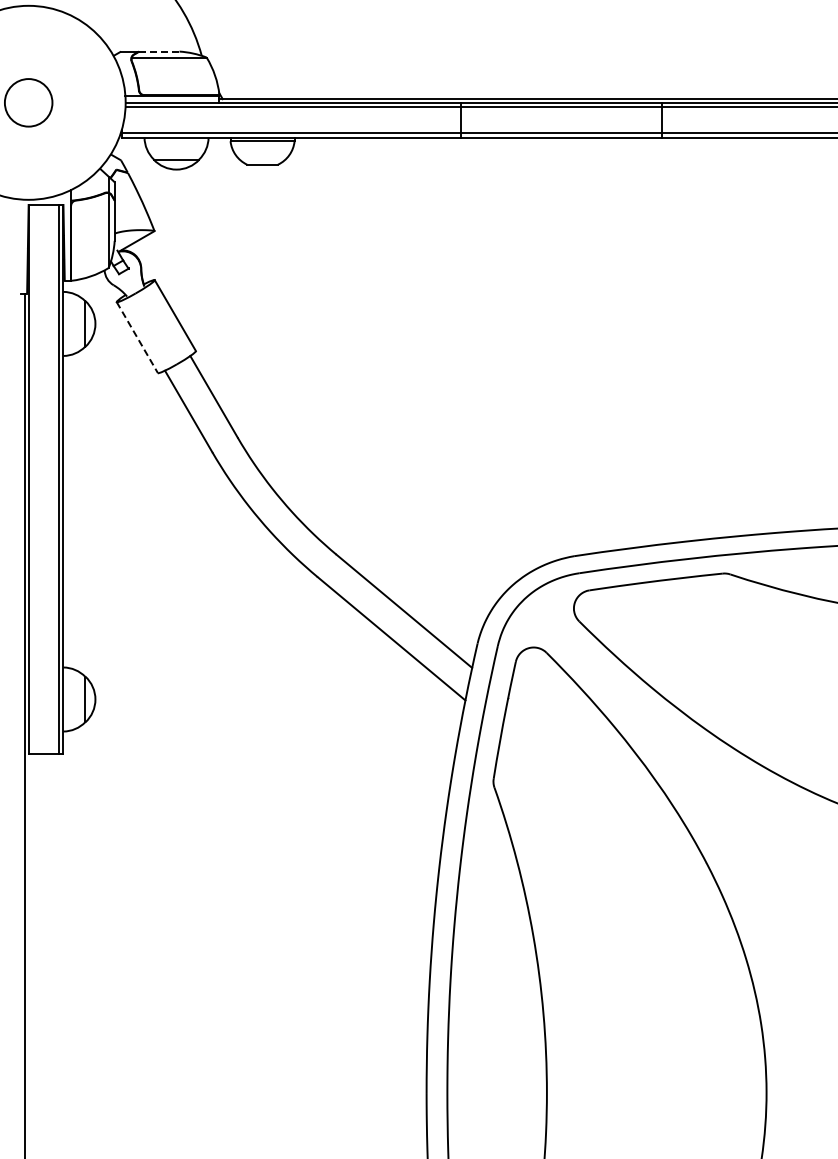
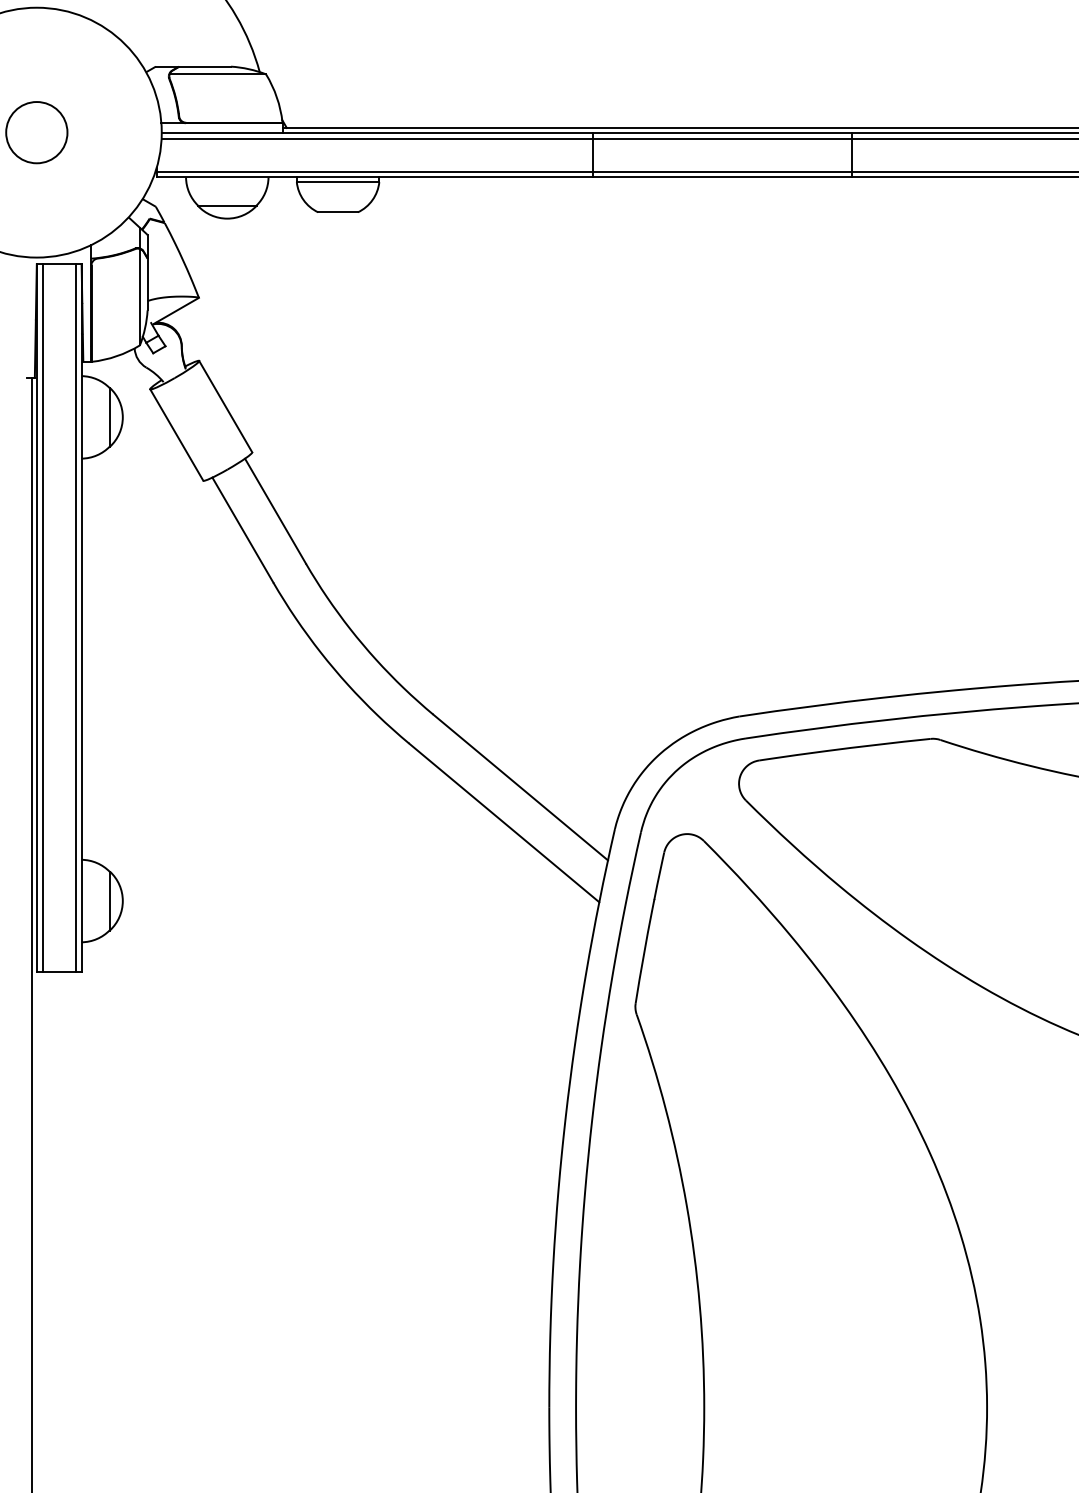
line: (159, 51) -> (205, 66), dashed -> solid
line: (137, 338) -> (176, 436), dashed -> solid
line: (33, 479) -> (43, 617), added

